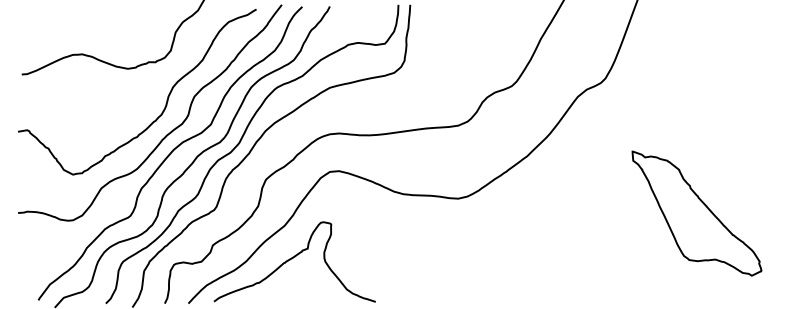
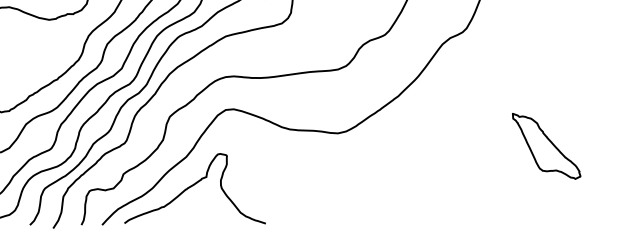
part: (696, 213) -> (546, 146), size x0.6

